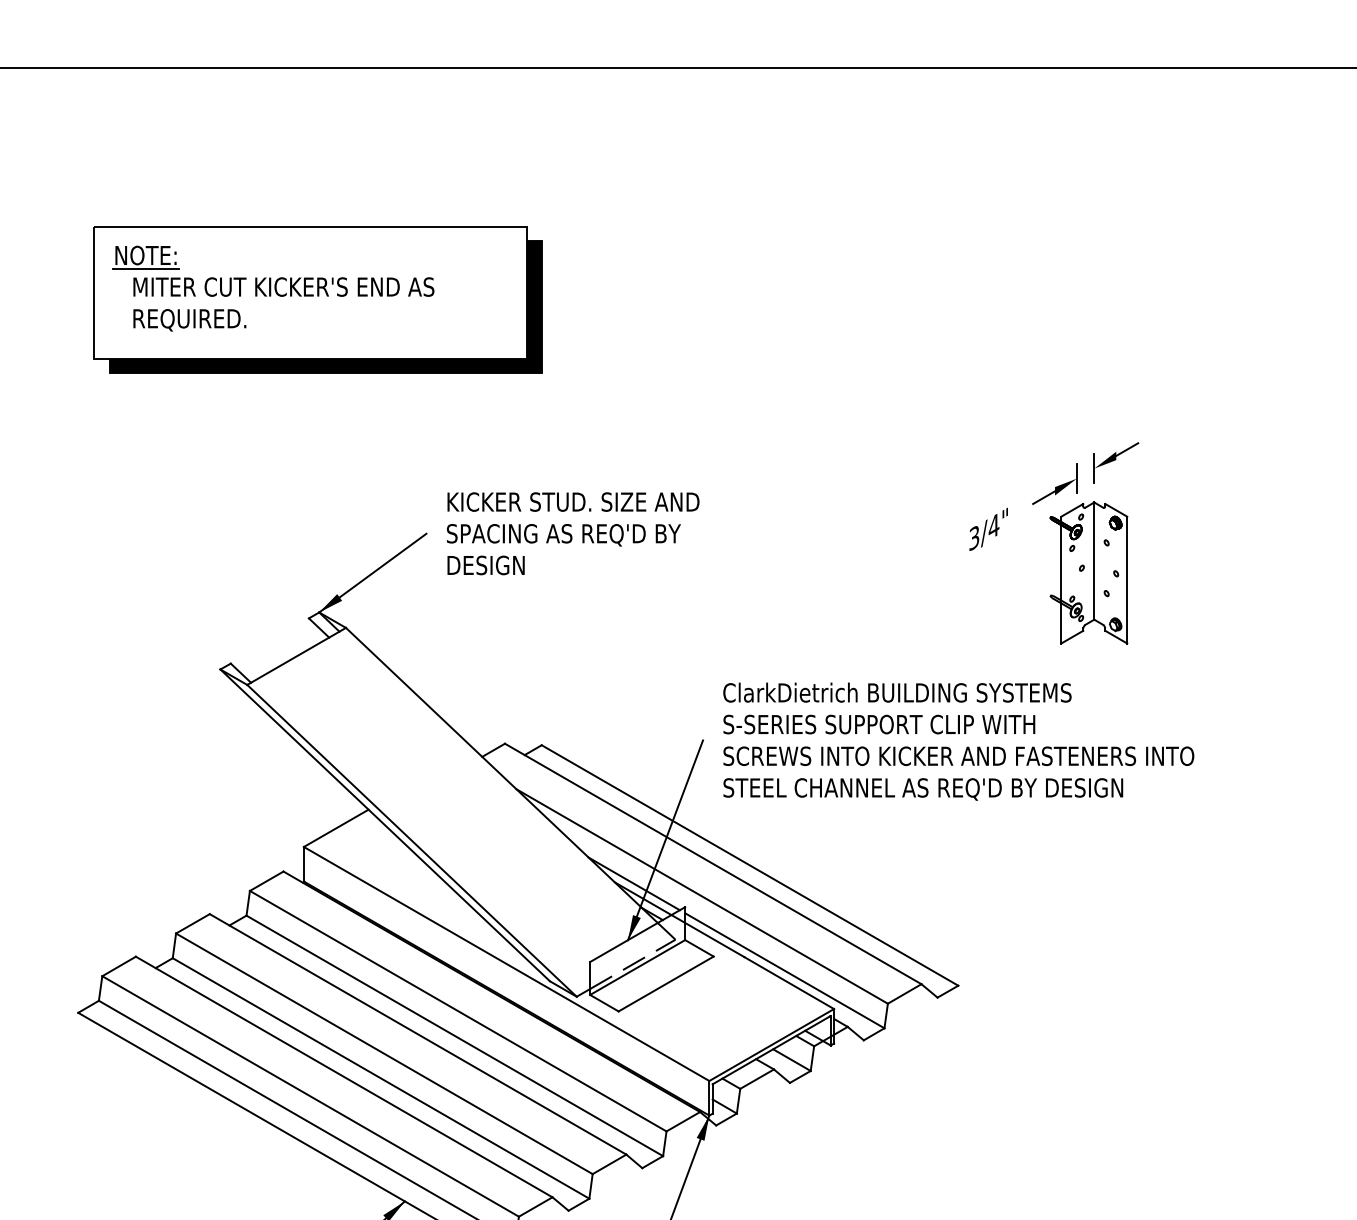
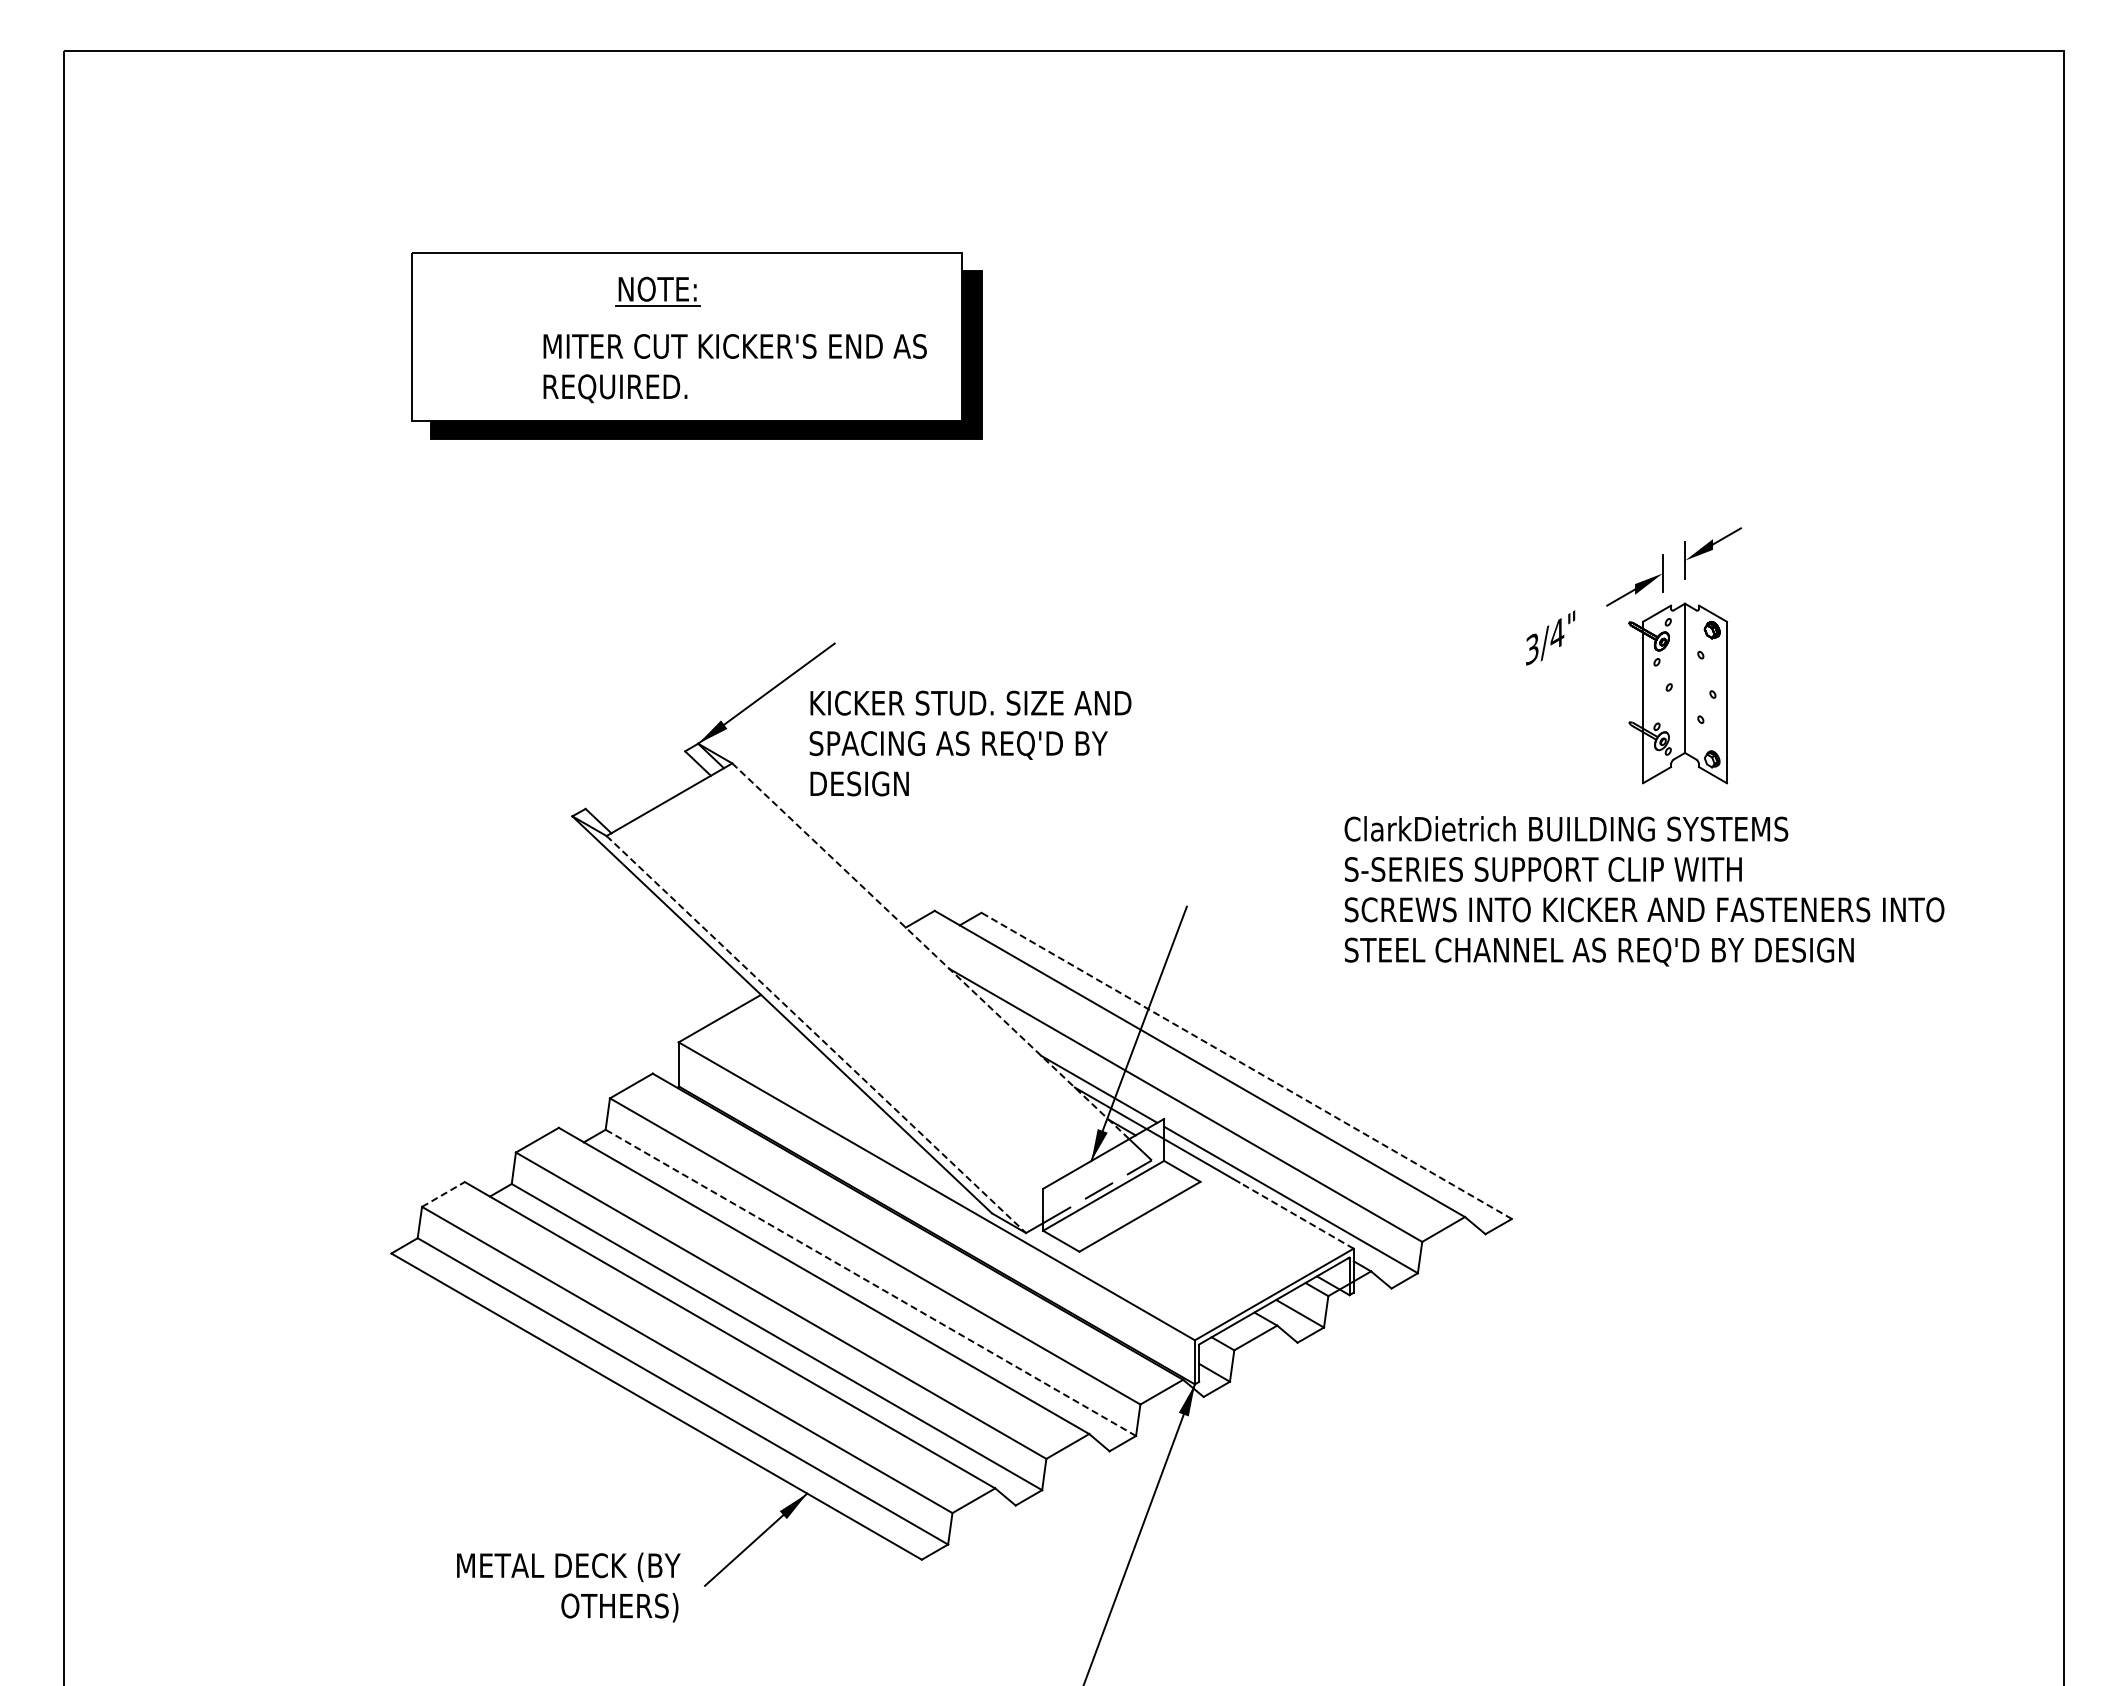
part: (145, 257) -> (657, 291), moved
text: (283, 304) -> (734, 368), moved
text: (573, 533) -> (970, 743), moved
text: (958, 741) -> (1644, 891), moved
line: (502, 775) -> (931, 951), solid -> dashed
line: (412, 840) -> (816, 1034), solid -> dashed
line: (749, 865) -> (1246, 1065), solid -> dashed
line: (119, 966) -> (443, 1194), solid -> dashed
line: (789, 982) -> (1296, 1215), solid -> dashed
line: (454, 1035) -> (870, 1282), solid -> dashed

